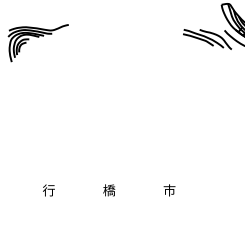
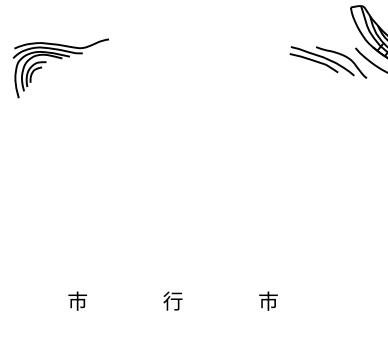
text: (48, 190) -> (76, 301), 行 -> 市
text: (109, 190) -> (173, 301), 橋 -> 行

